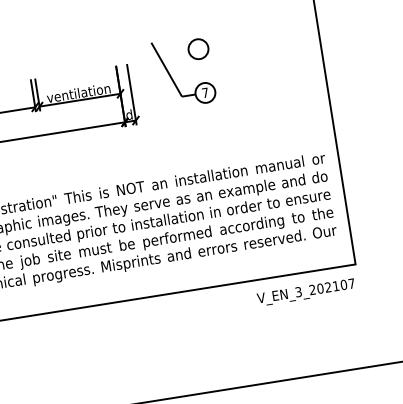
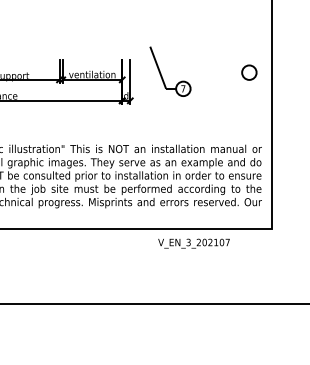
circle: (198, 48) -> (249, 72), moved
text: (305, 292) -> (193, 243), moved

